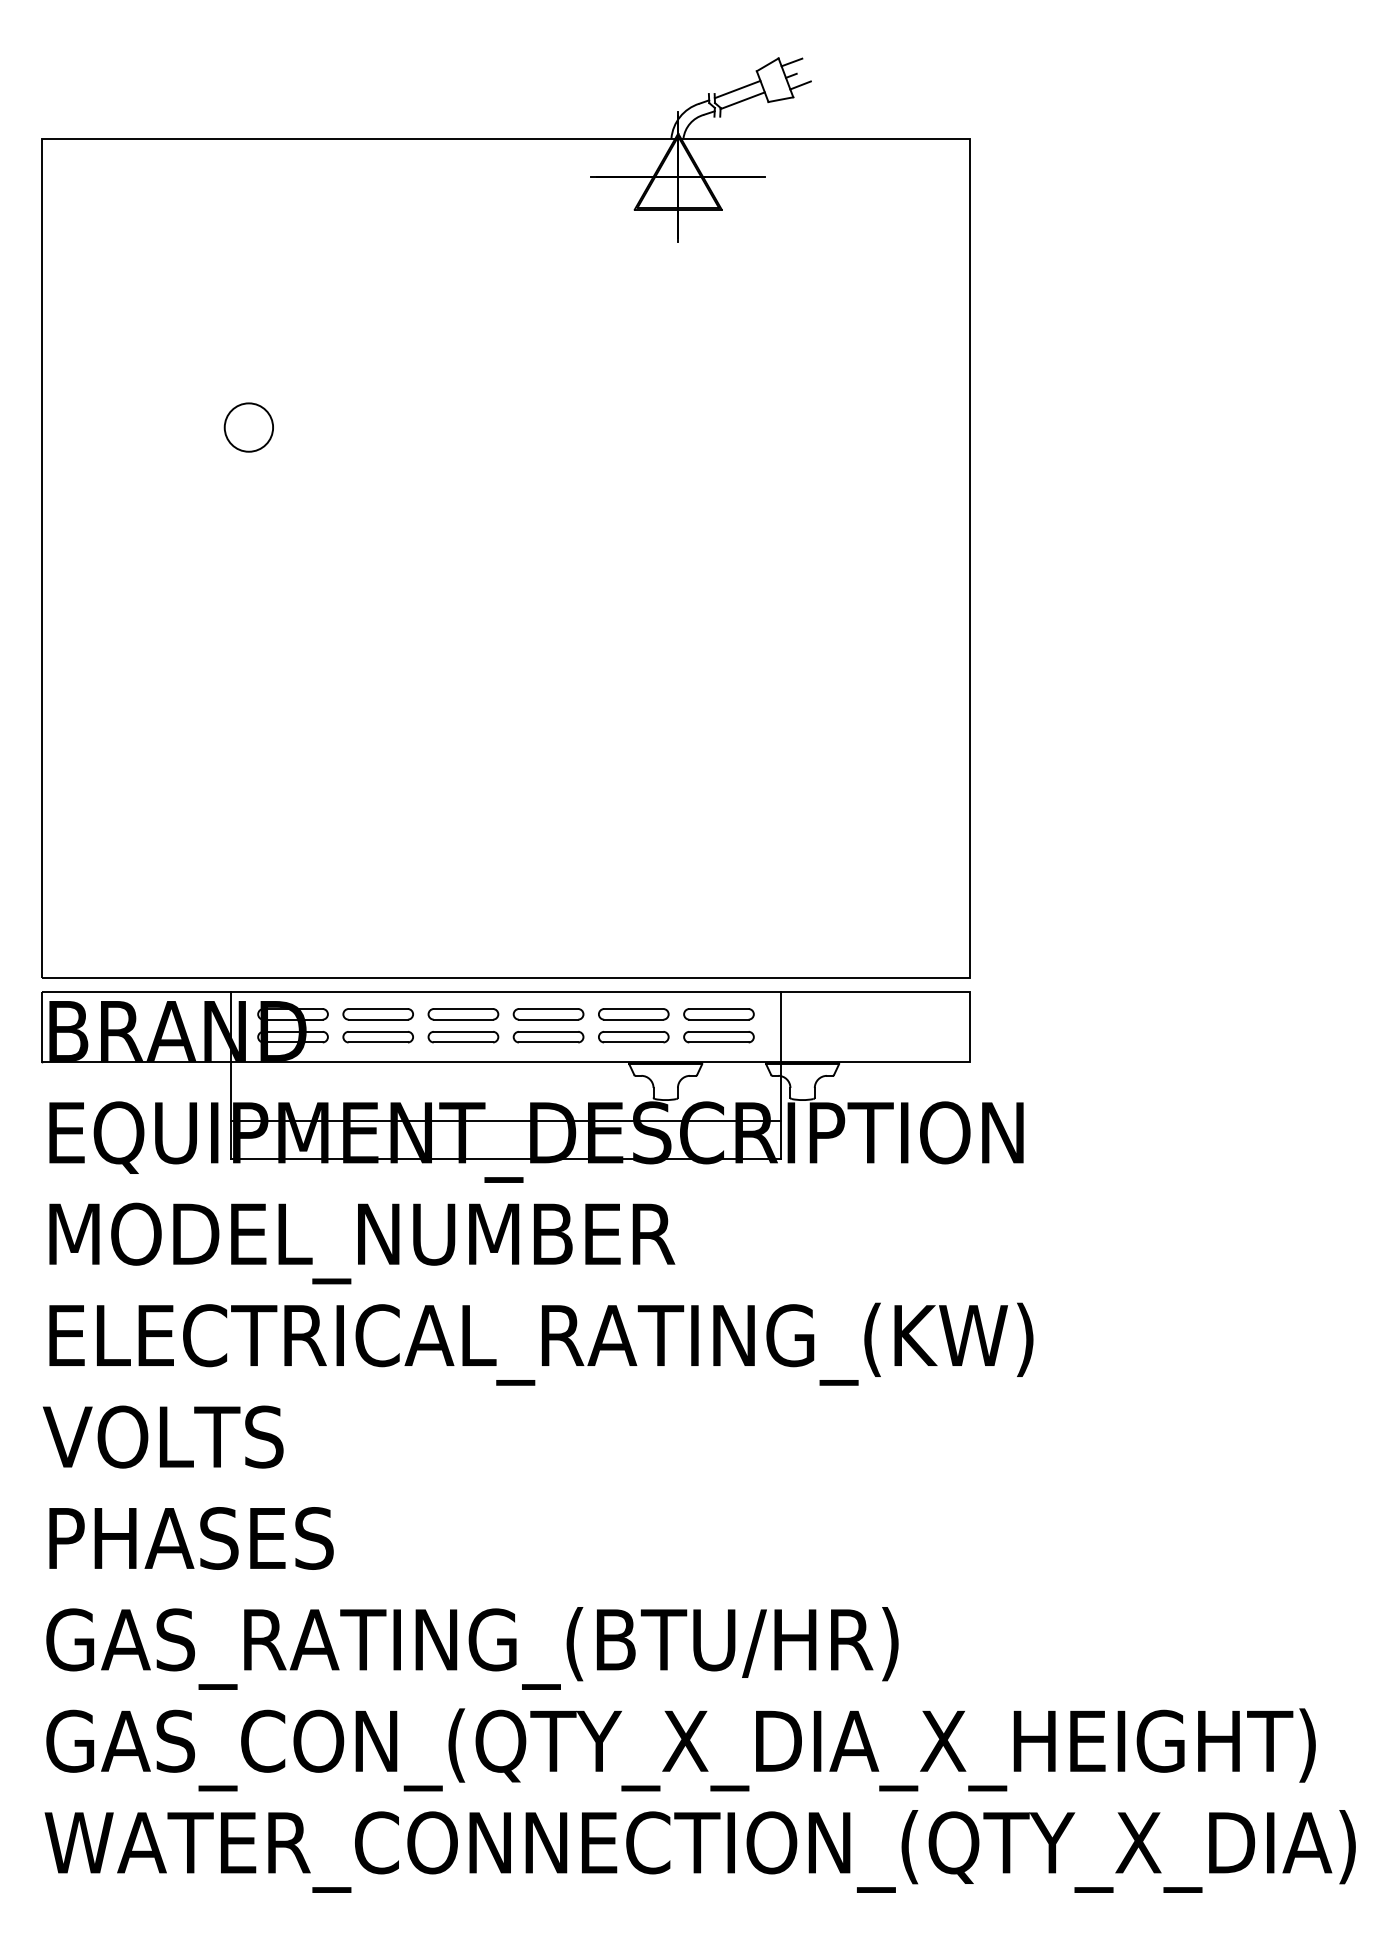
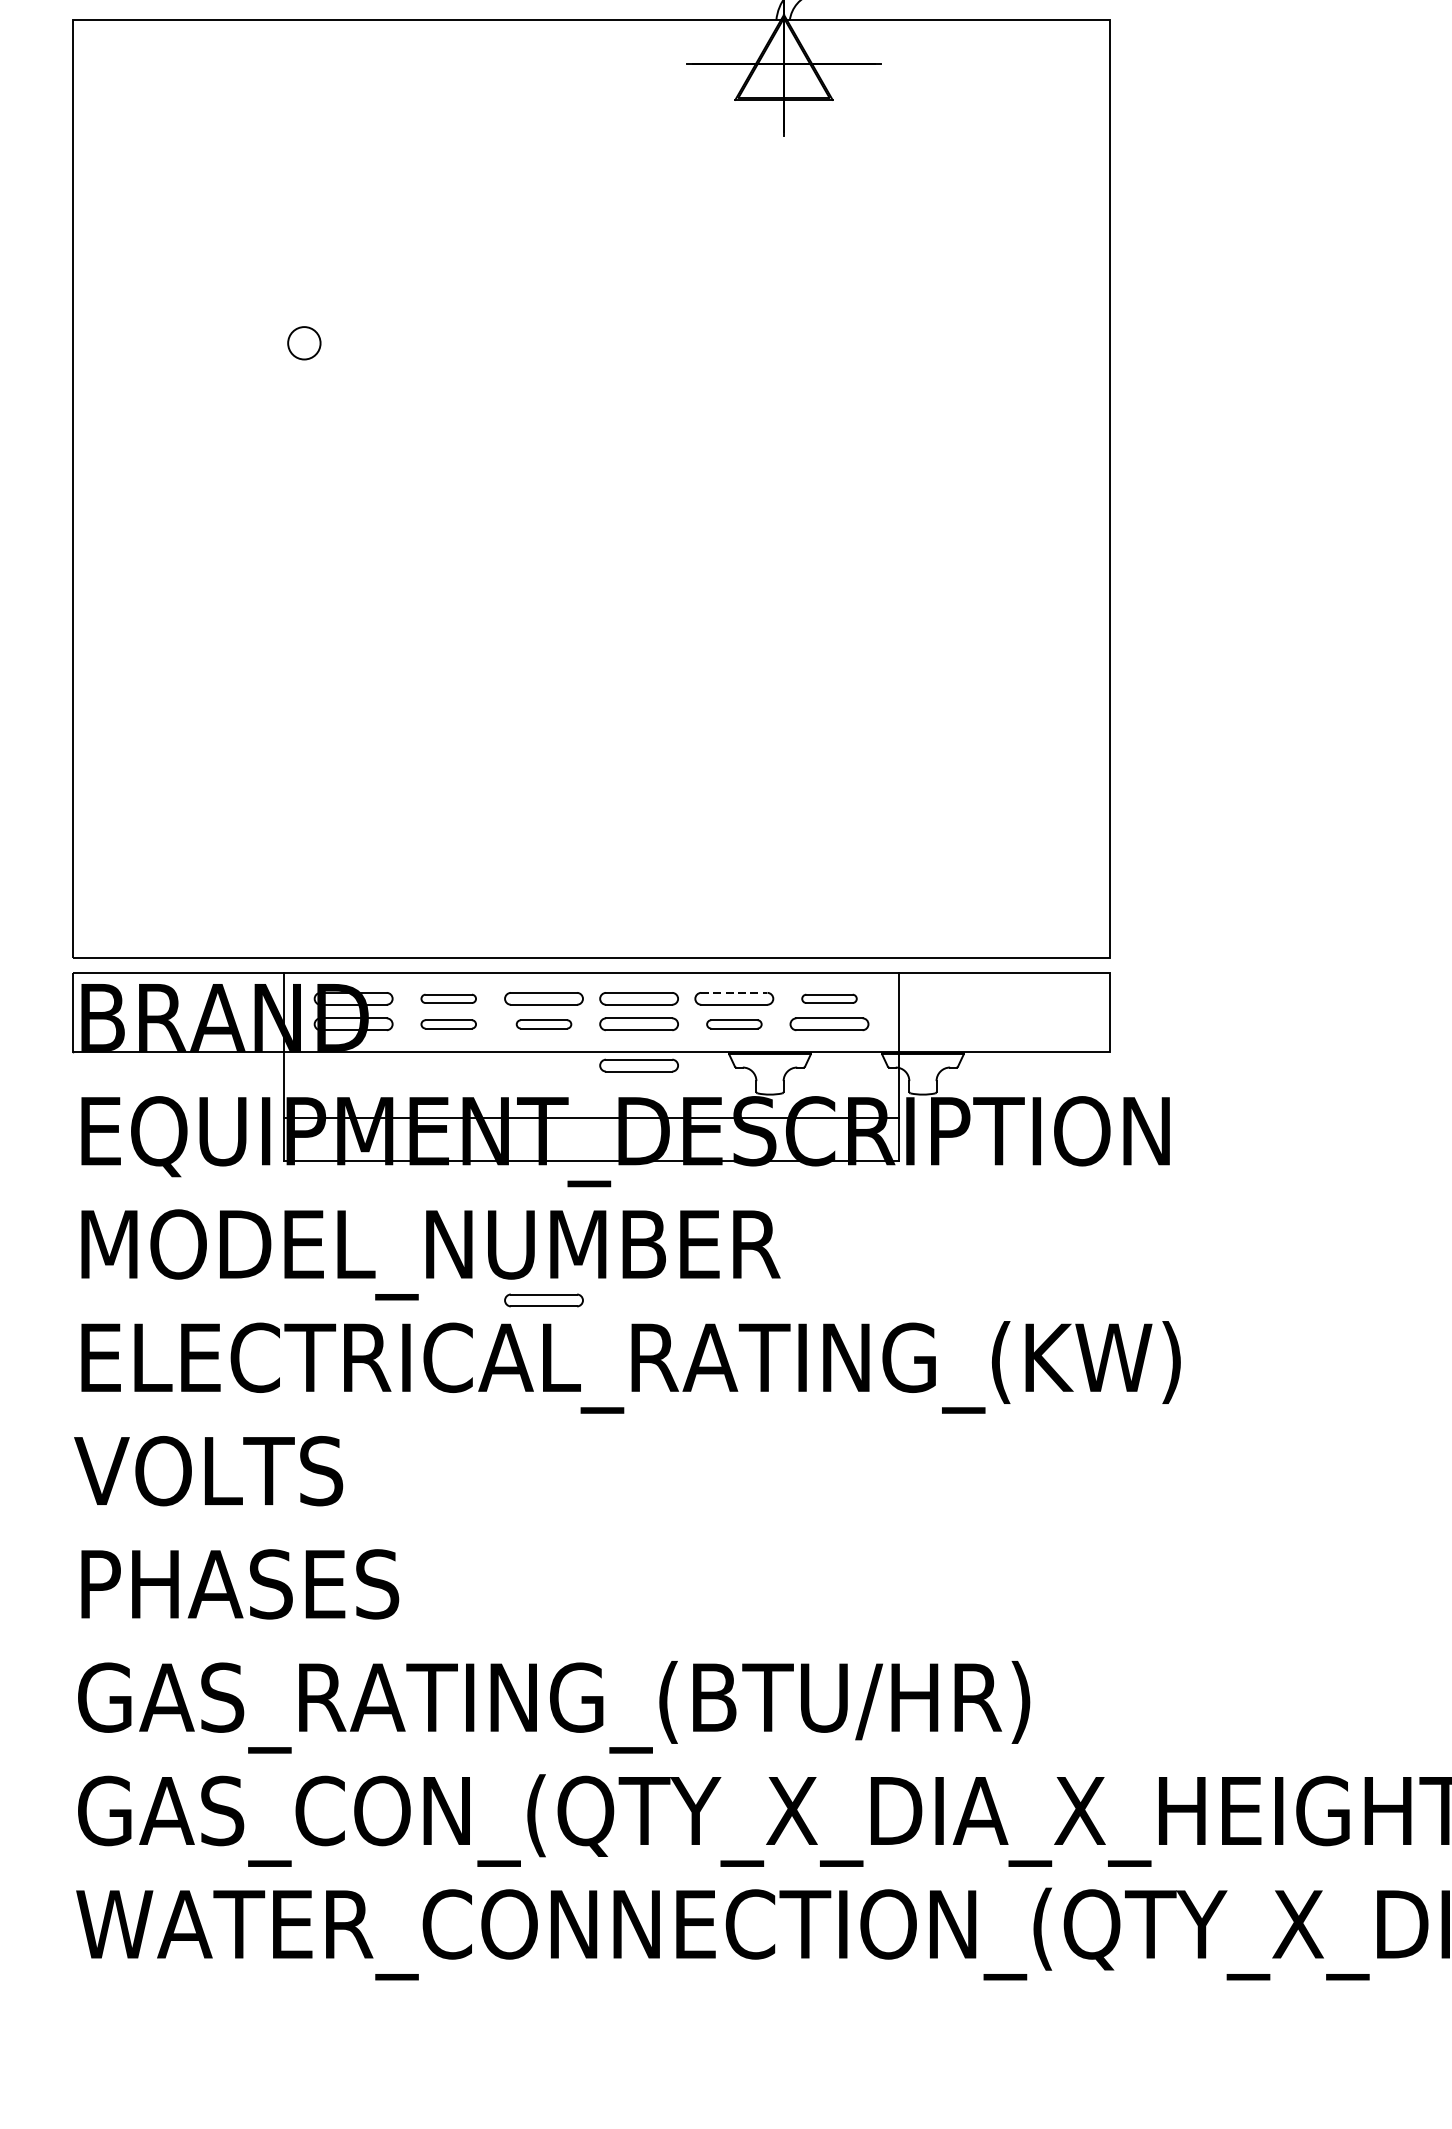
circle: (248, 427) -> (303, 343), size x0.6
line: (633, 1009) -> (733, 993), solid -> dashed
part: (377, 1014) -> (447, 998), size x0.7
part: (718, 1014) -> (828, 998), size x0.7
part: (377, 1037) -> (447, 1024), size x0.7
part: (463, 1037) -> (544, 1024), size x0.7
part: (633, 1037) -> (733, 1024), size x0.7
part: (548, 1074) -> (639, 1066), added
part: (463, 1284) -> (544, 1300), added

